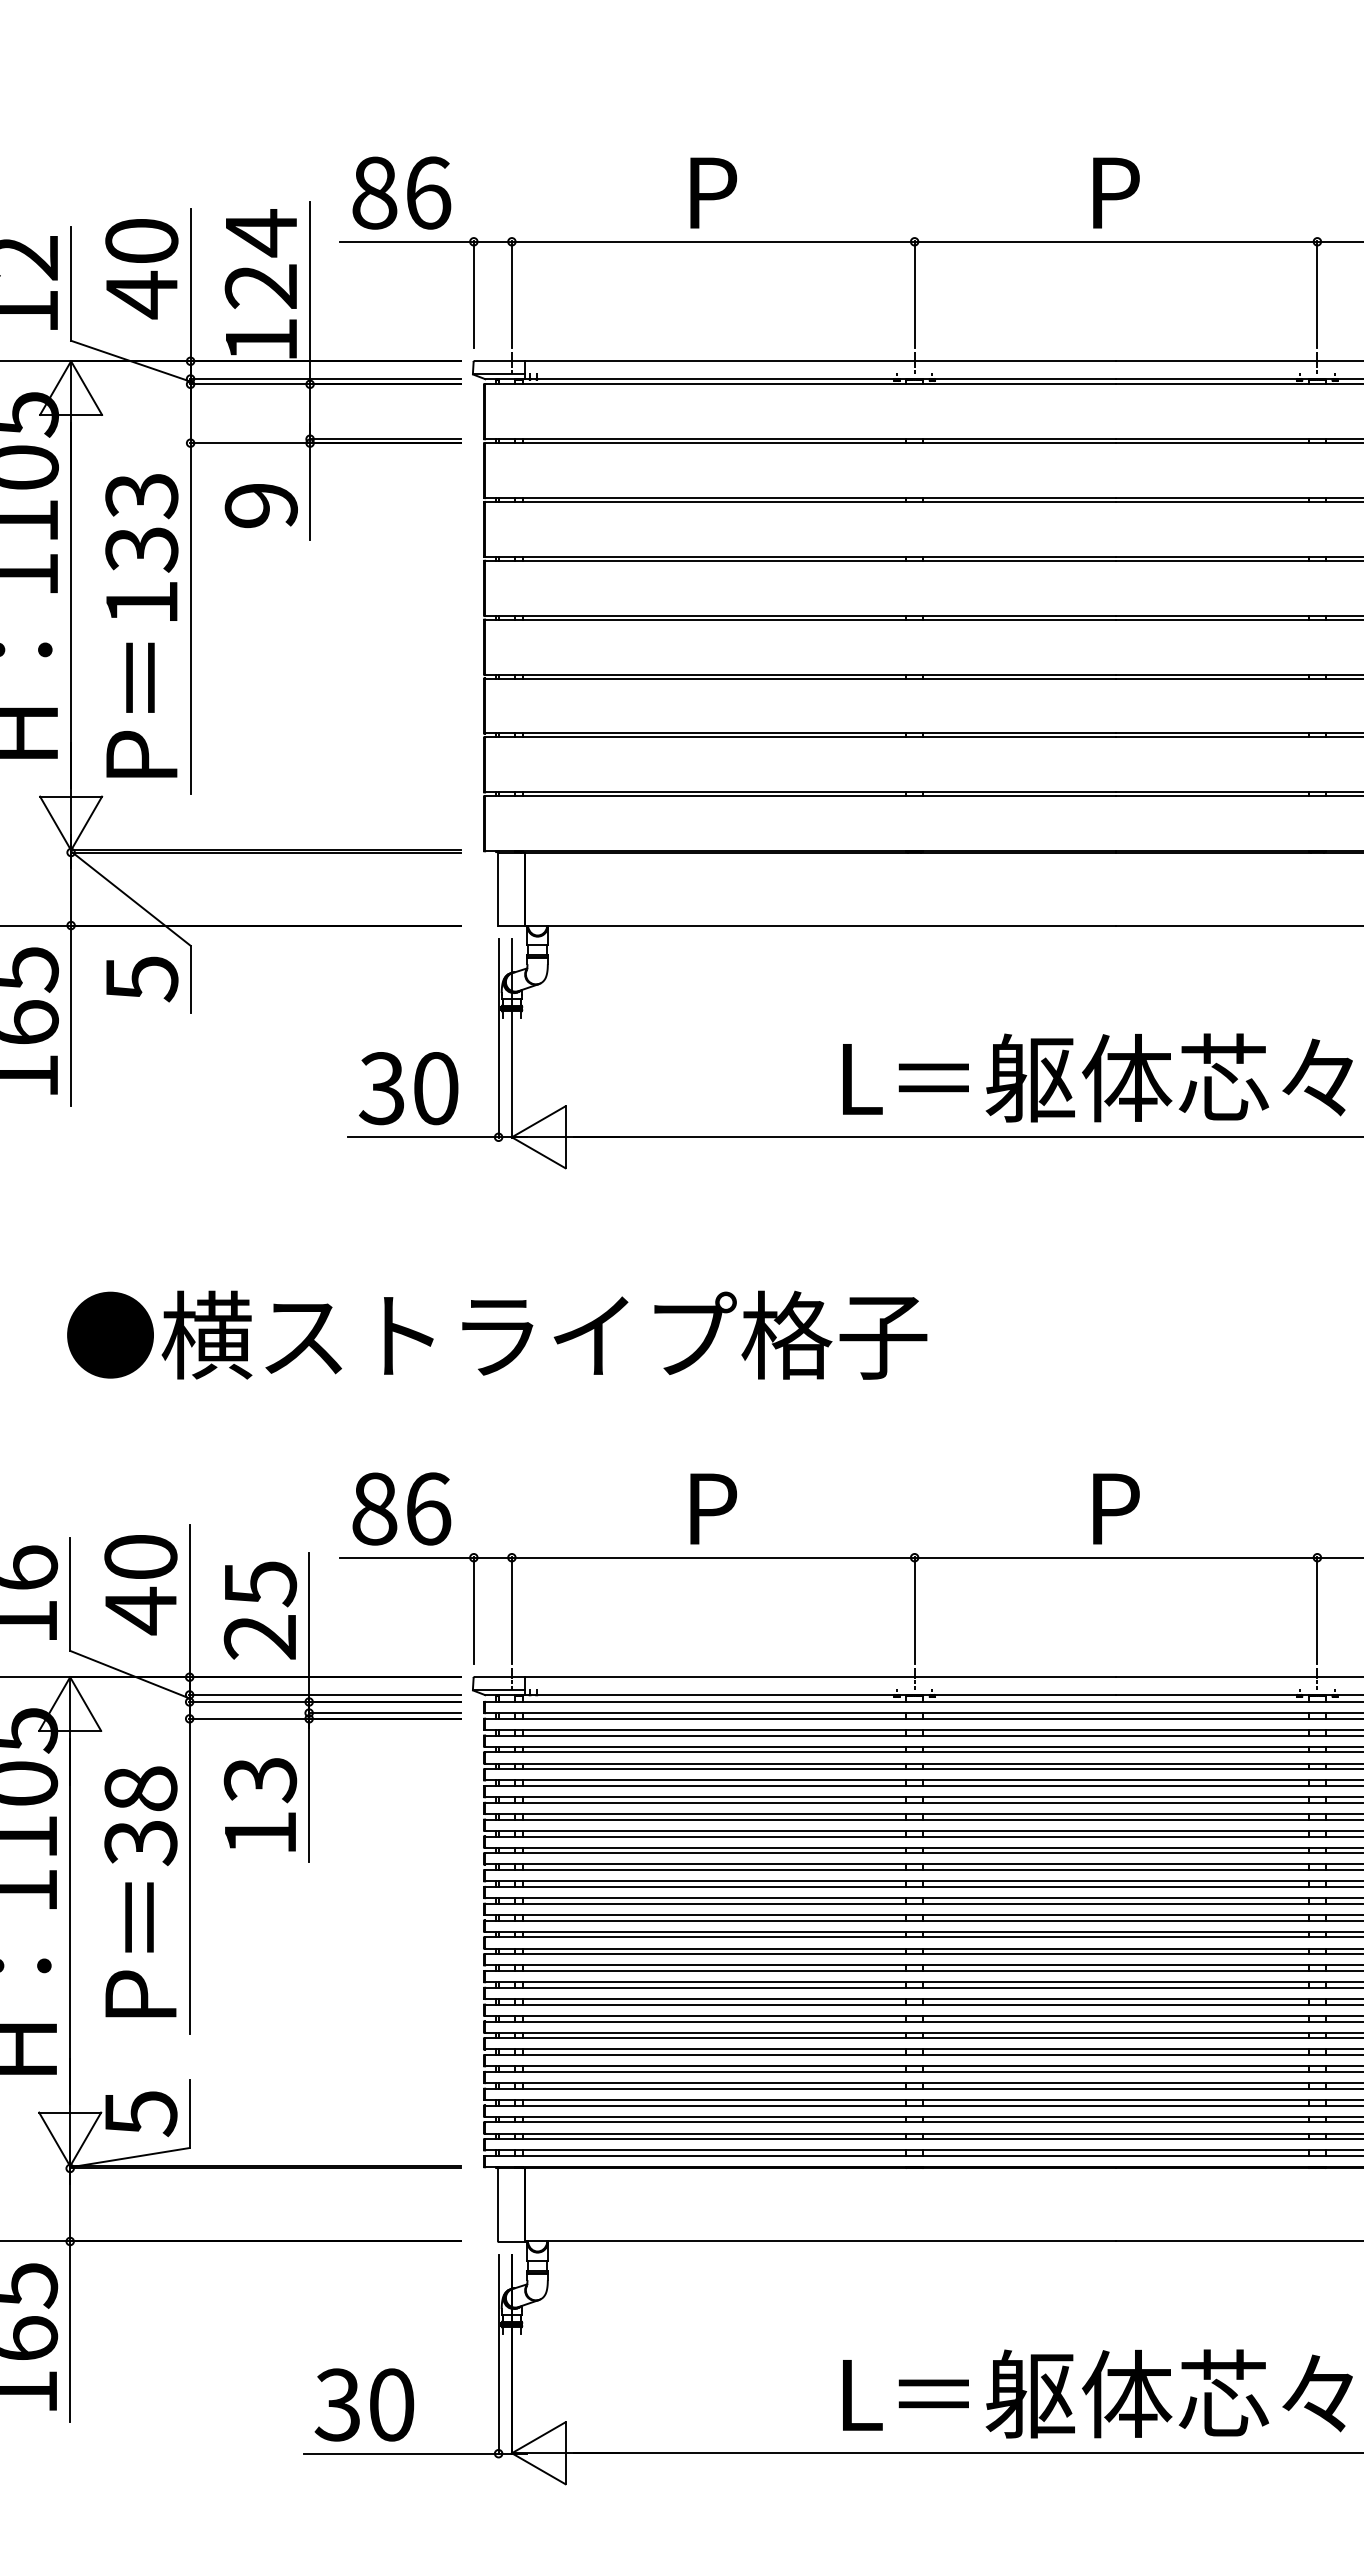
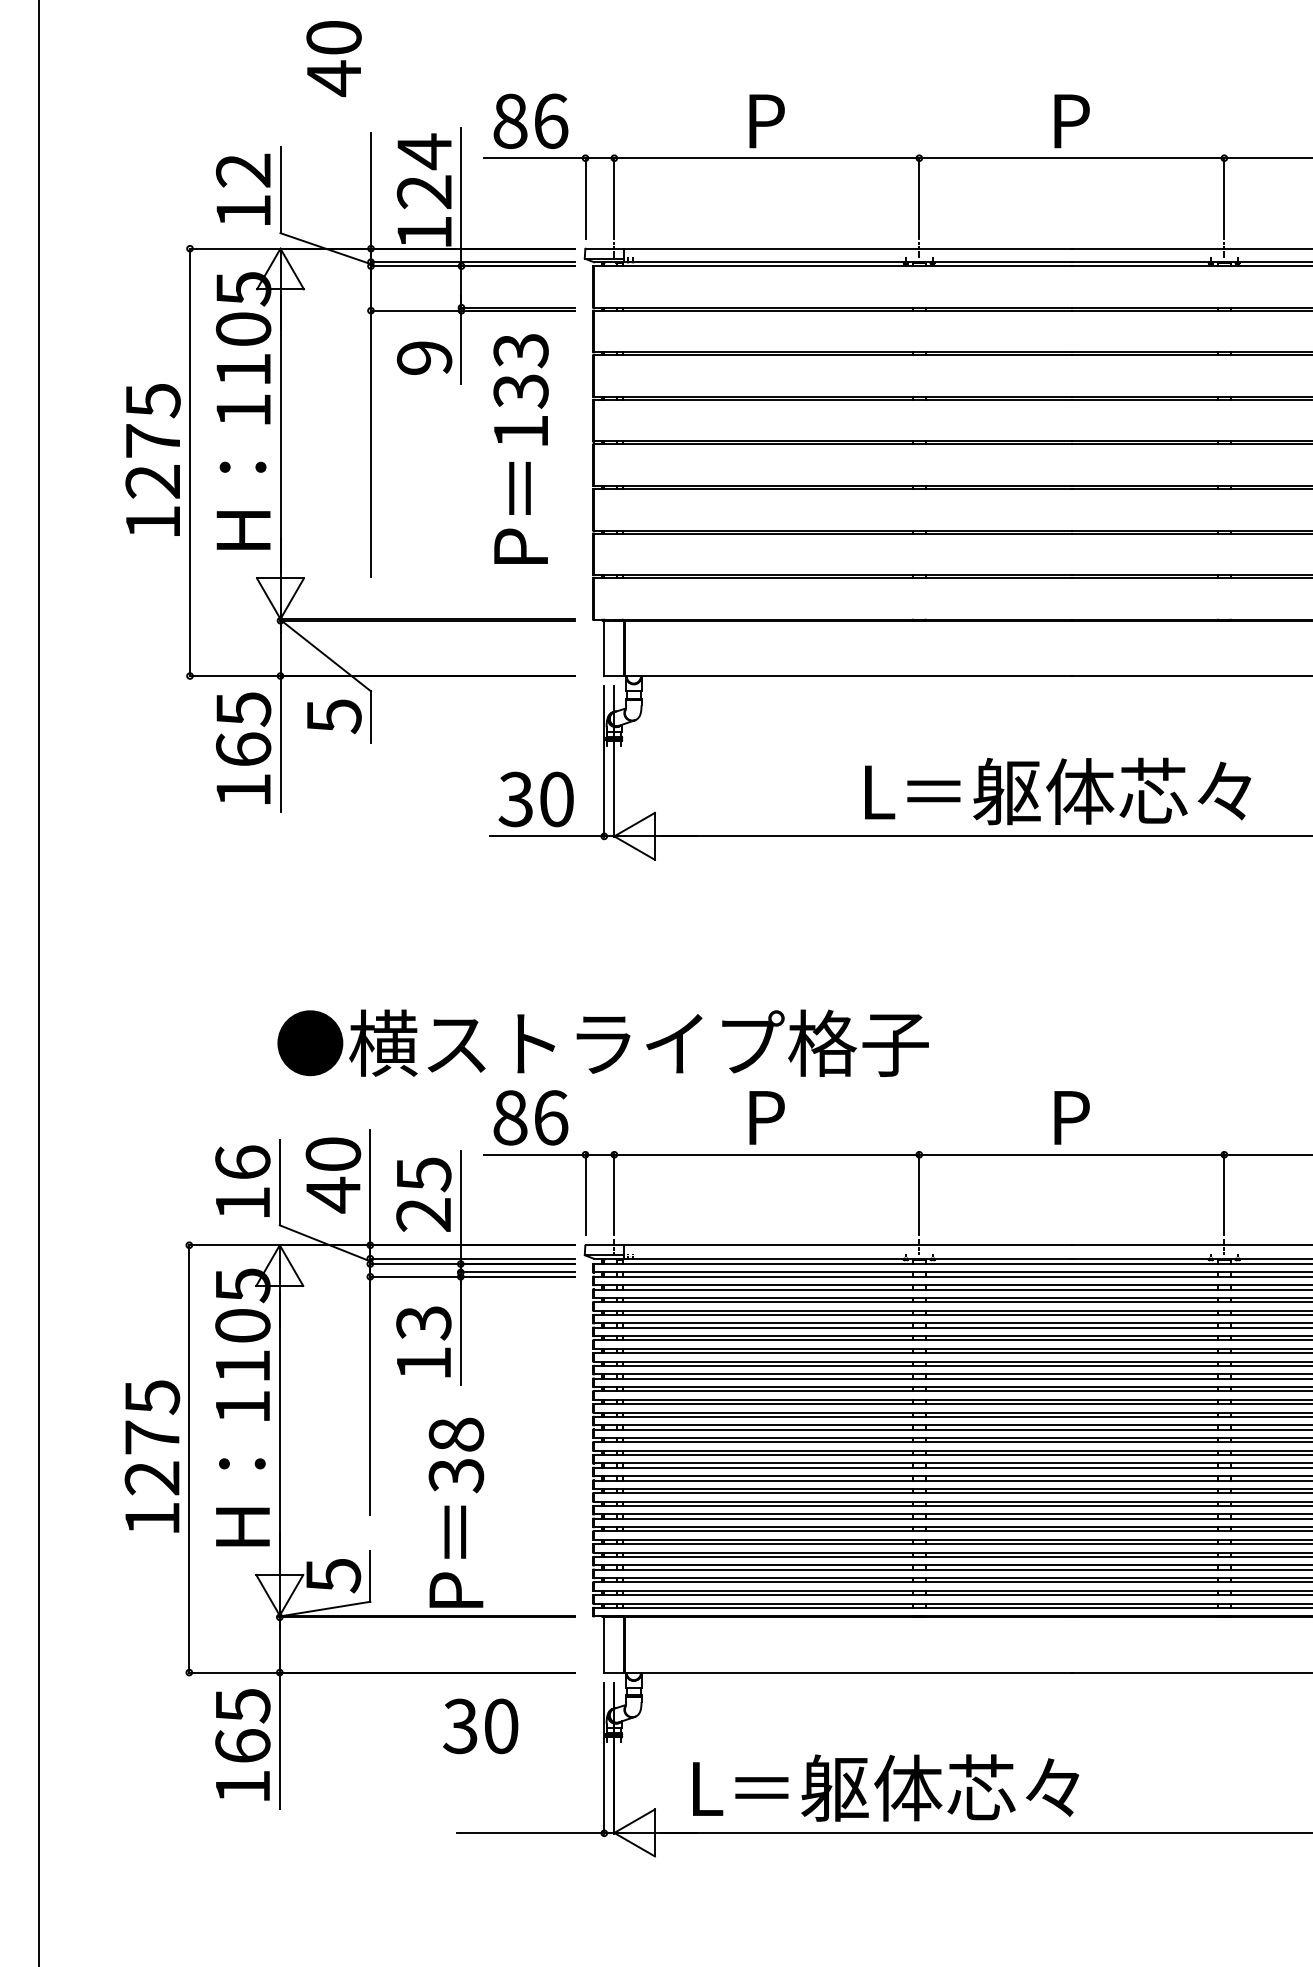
text: (141, 269) -> (333, 59), moved
text: (141, 625) -> (520, 448), moved
text: (496, 1334) -> (602, 1042), moved
text: (141, 1891) -> (456, 1512), moved
text: (1098, 2393) -> (886, 1787), moved
text: (364, 2405) -> (480, 1726), moved

